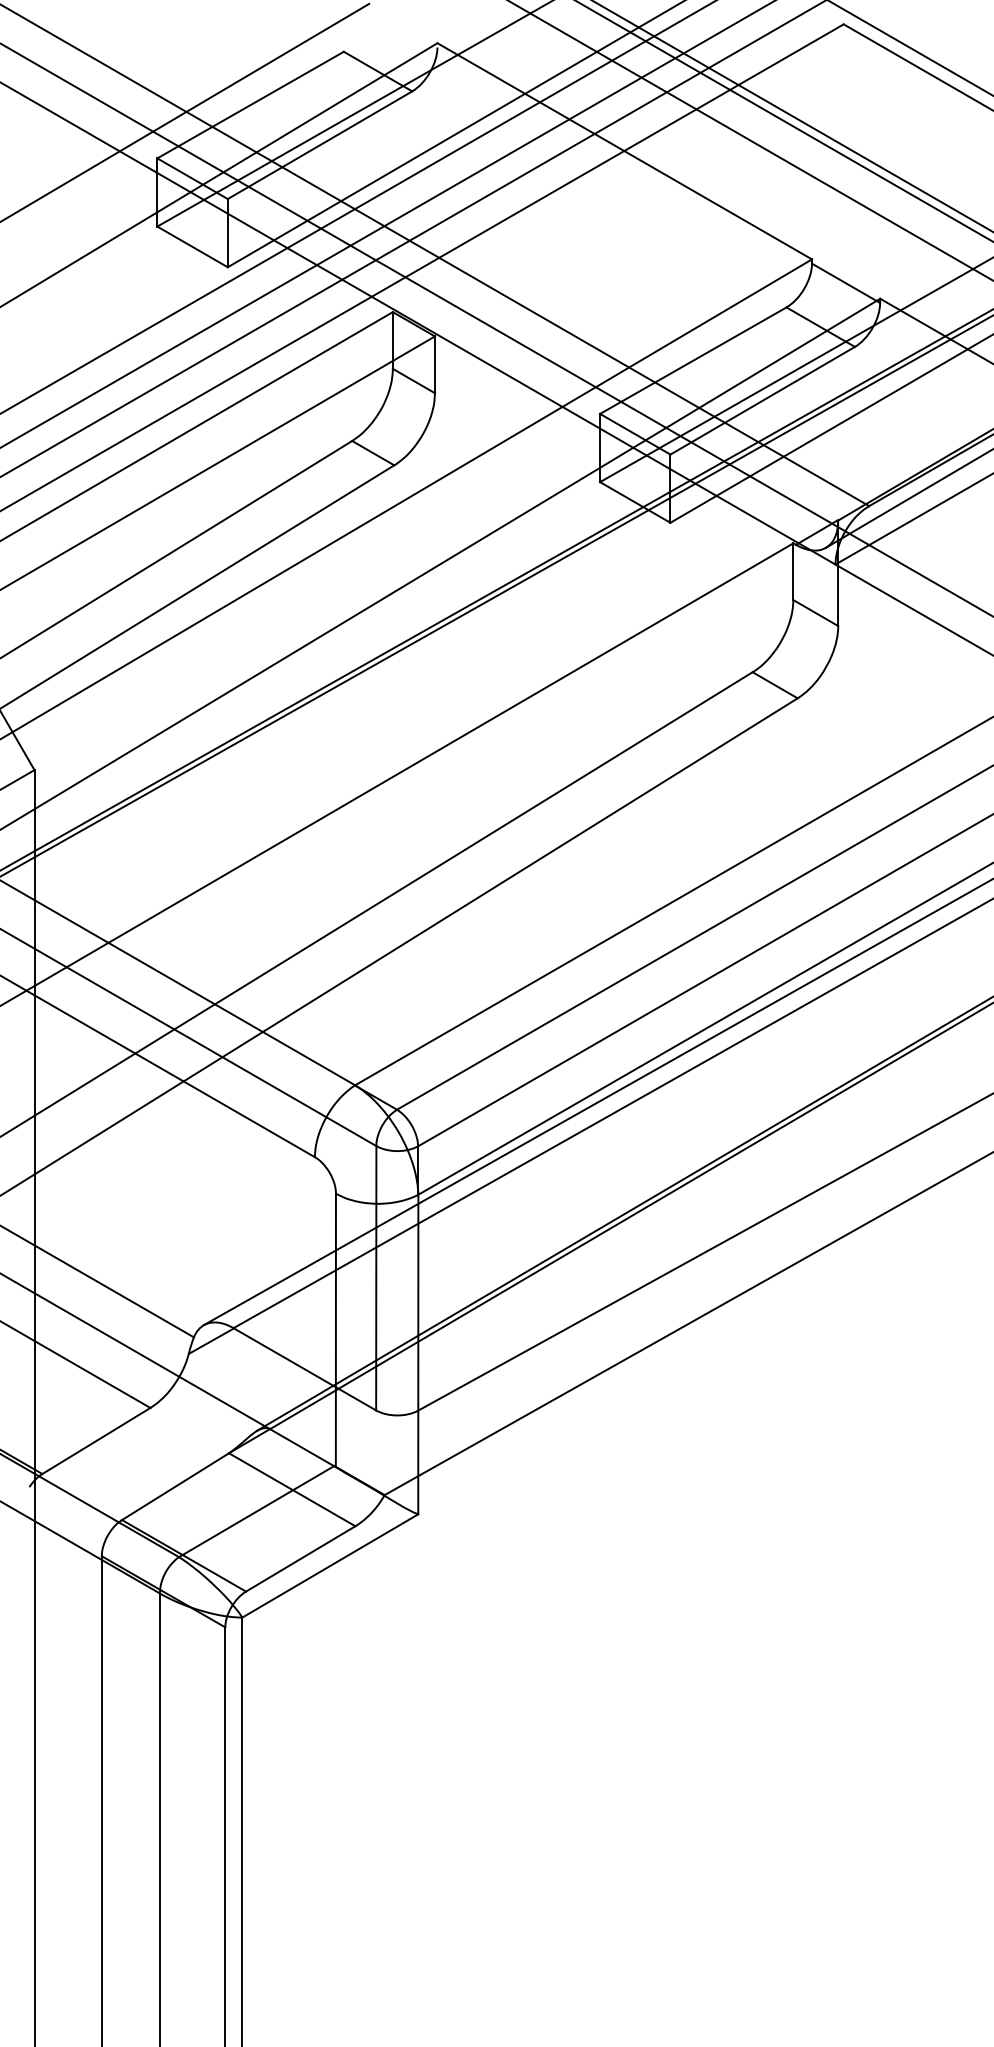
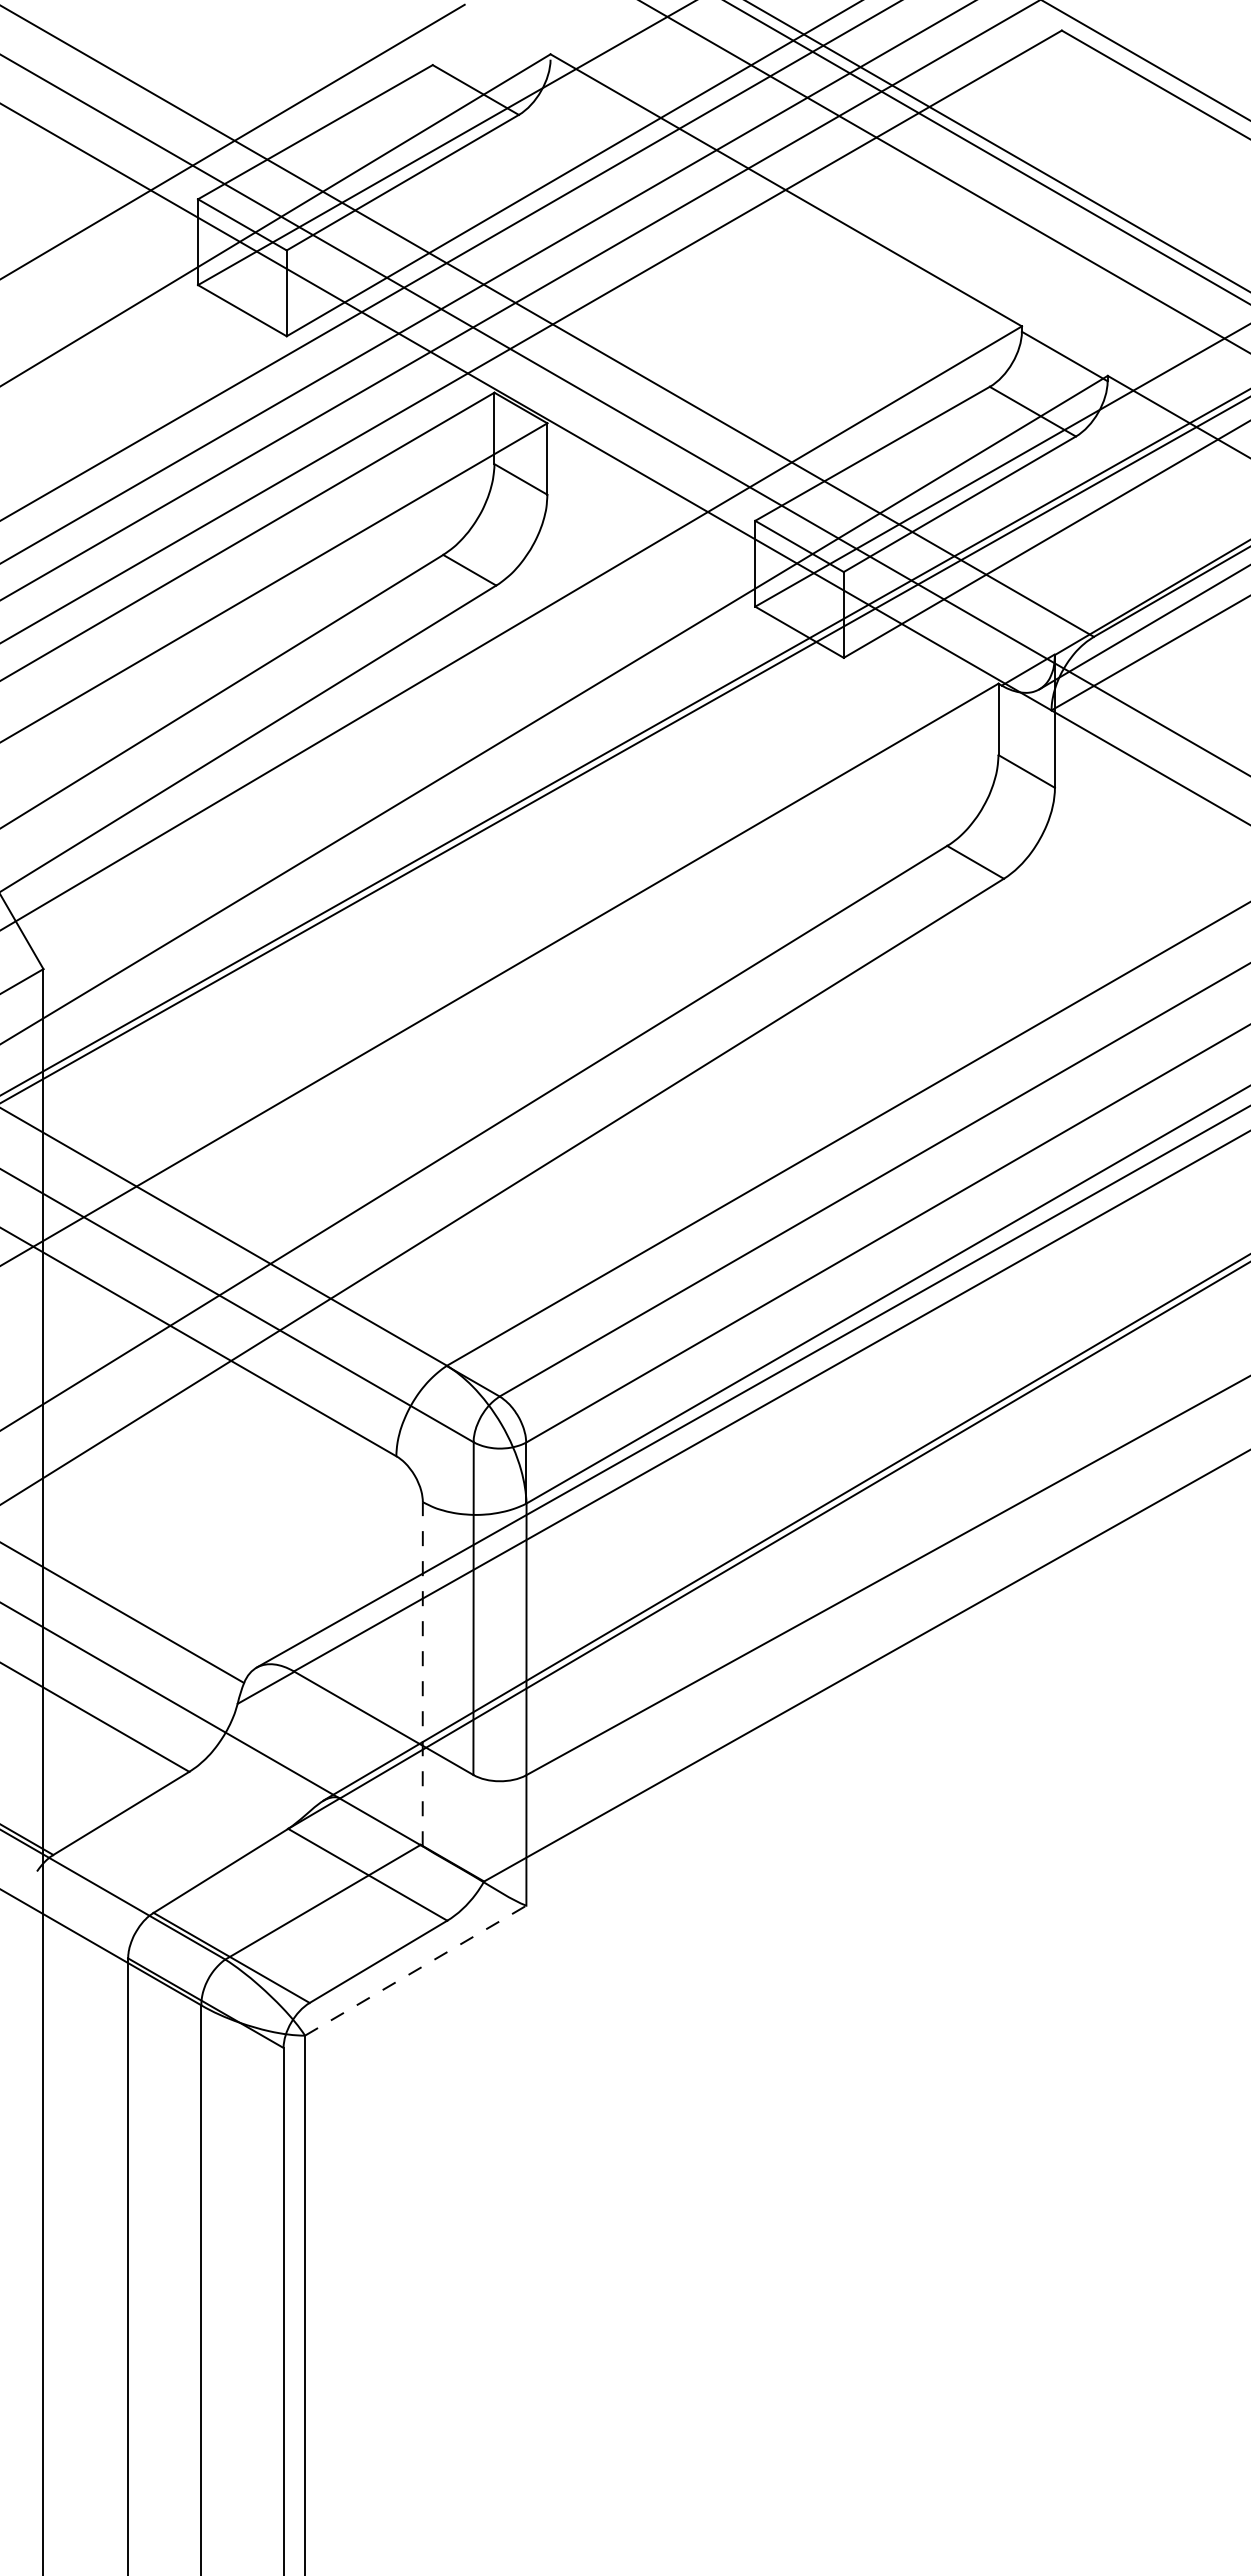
line: (335, 1329) -> (422, 1673), solid -> dashed
line: (330, 1565) -> (416, 1970), solid -> dashed

